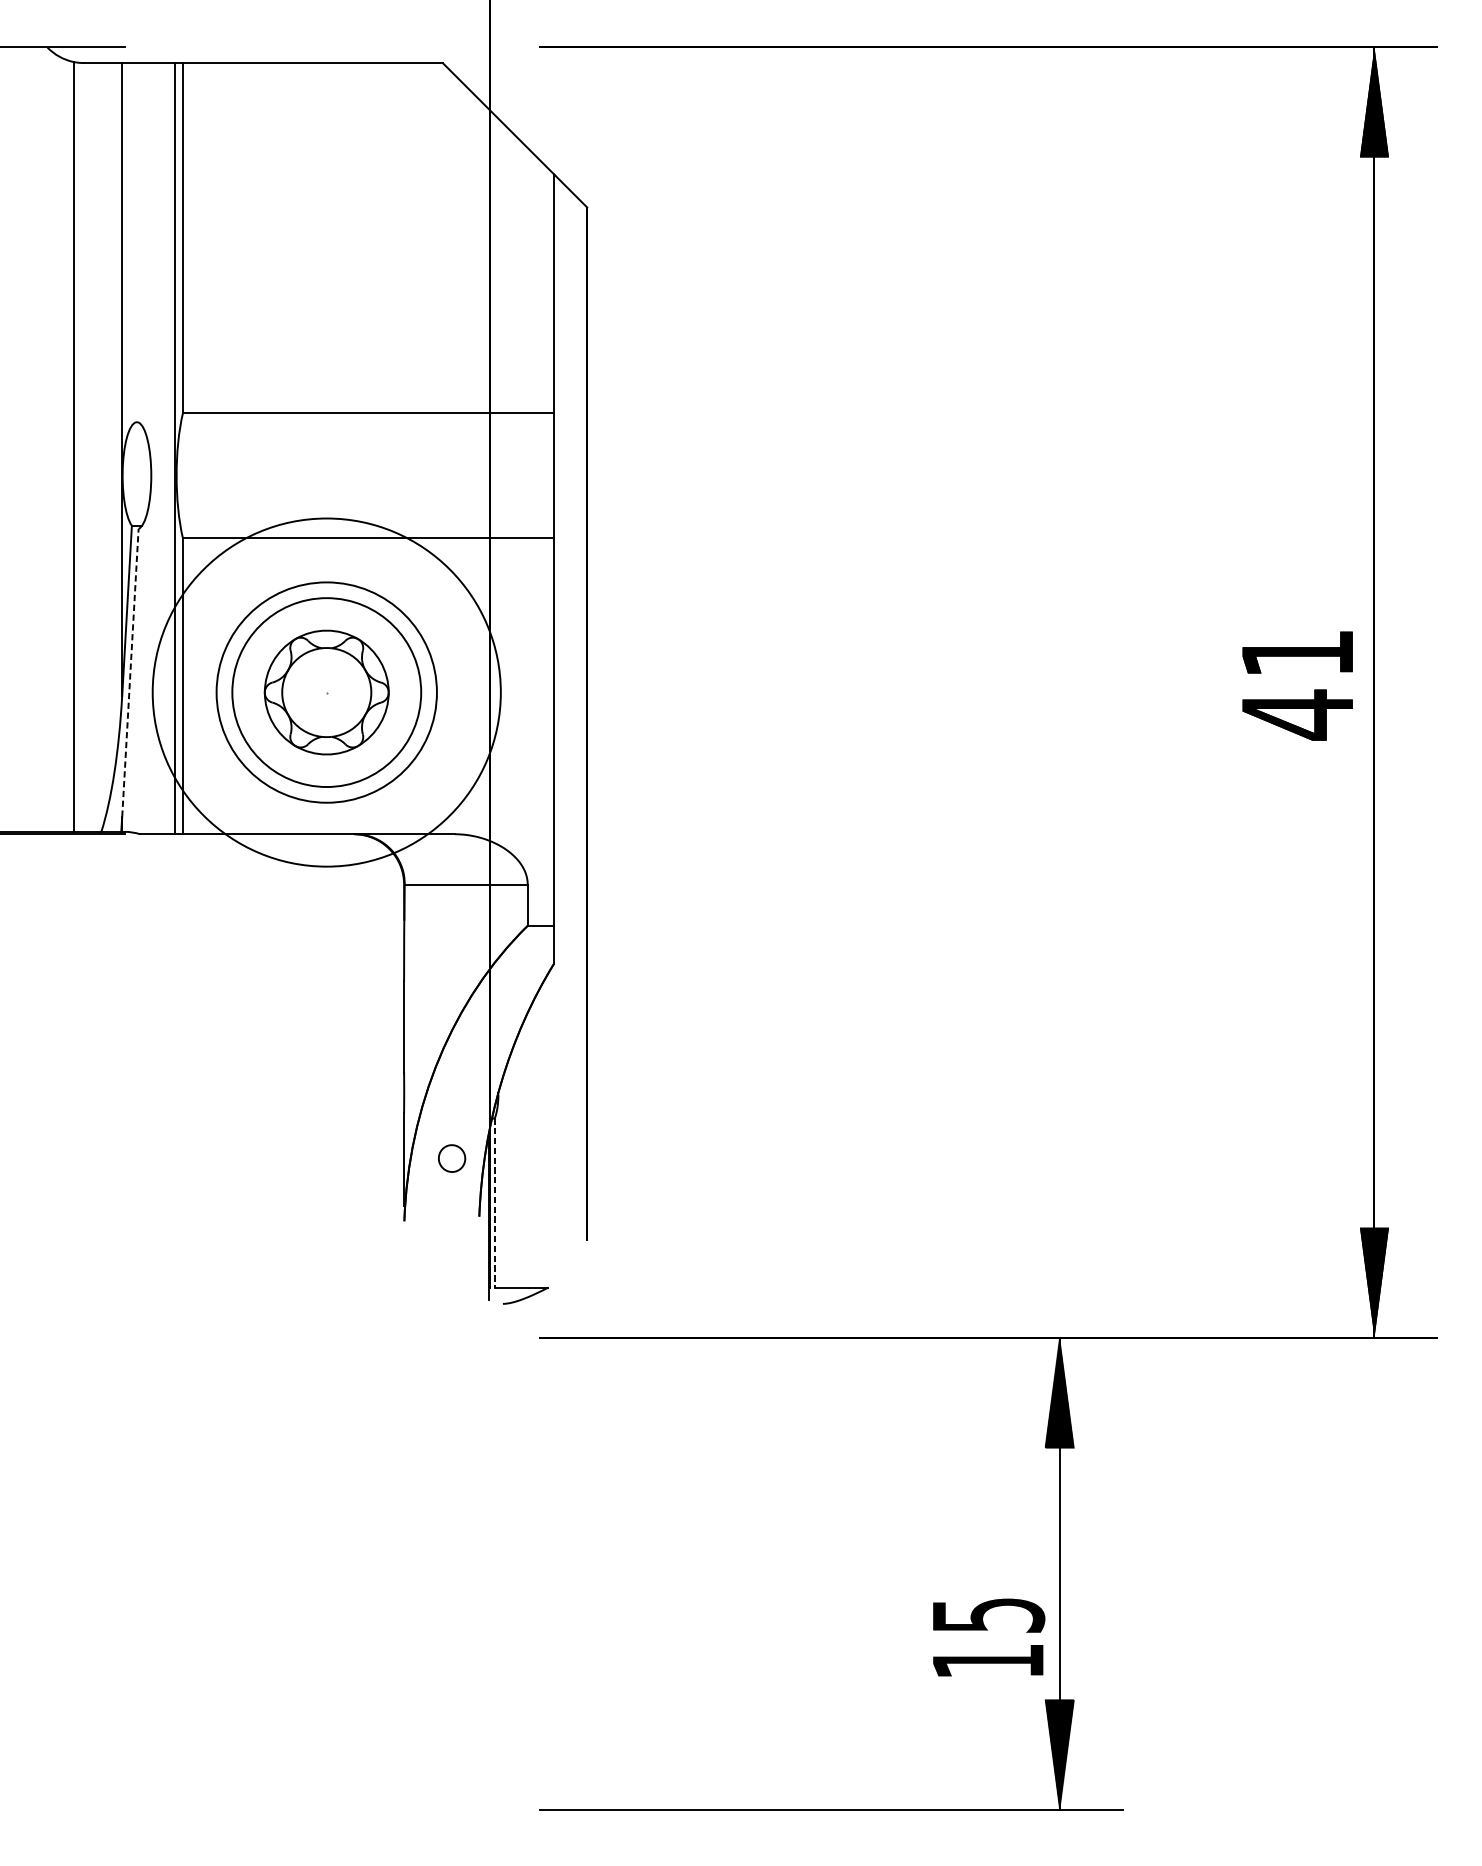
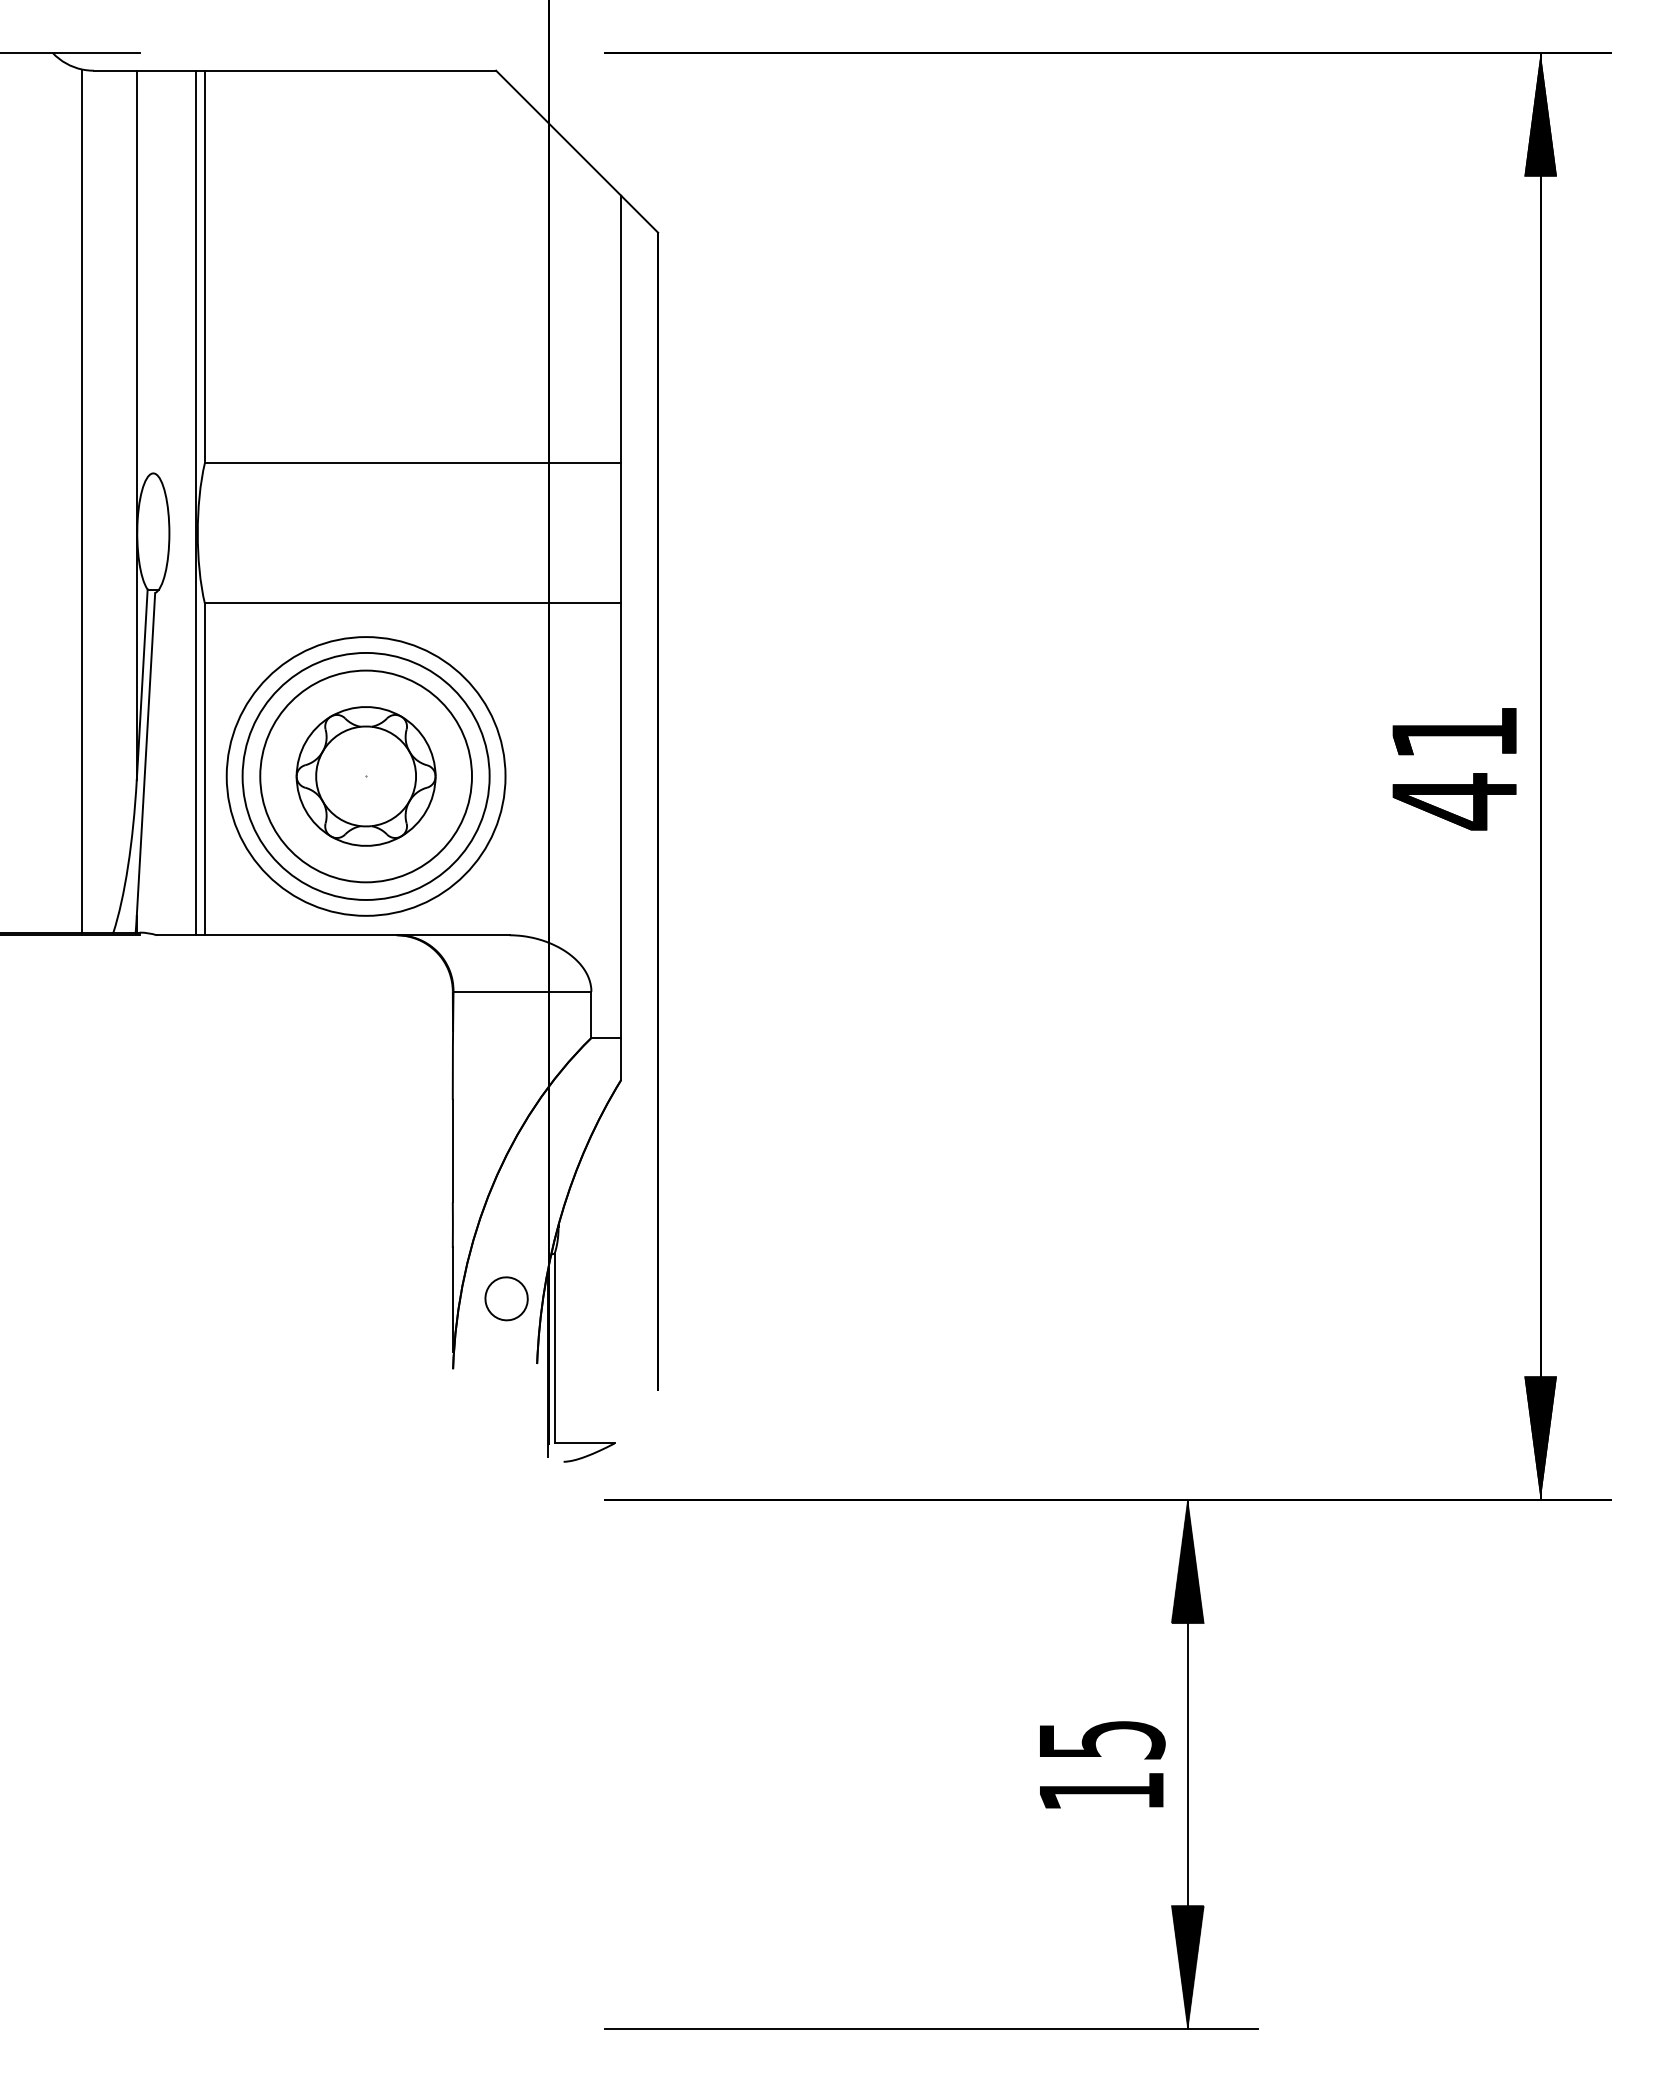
line: (130, 672) -> (146, 754), dashed -> solid
circle: (326, 692) -> (365, 776), size x0.71
part: (451, 1158) -> (506, 1298), size x1.43
line: (494, 1202) -> (554, 1348), dashed -> solid
text: (988, 1637) -> (1102, 1764), moved

